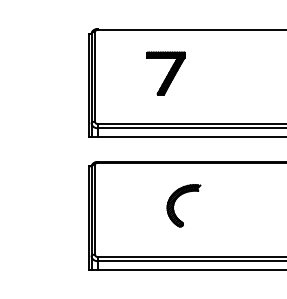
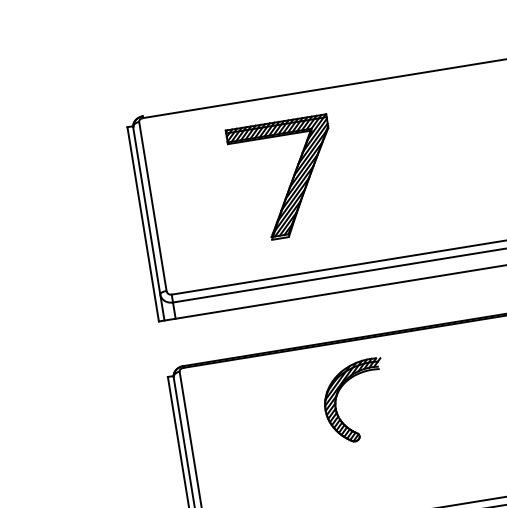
part: (165, 73) -> (284, 178), size x1.43
part: (175, 202) -> (338, 397), moved

